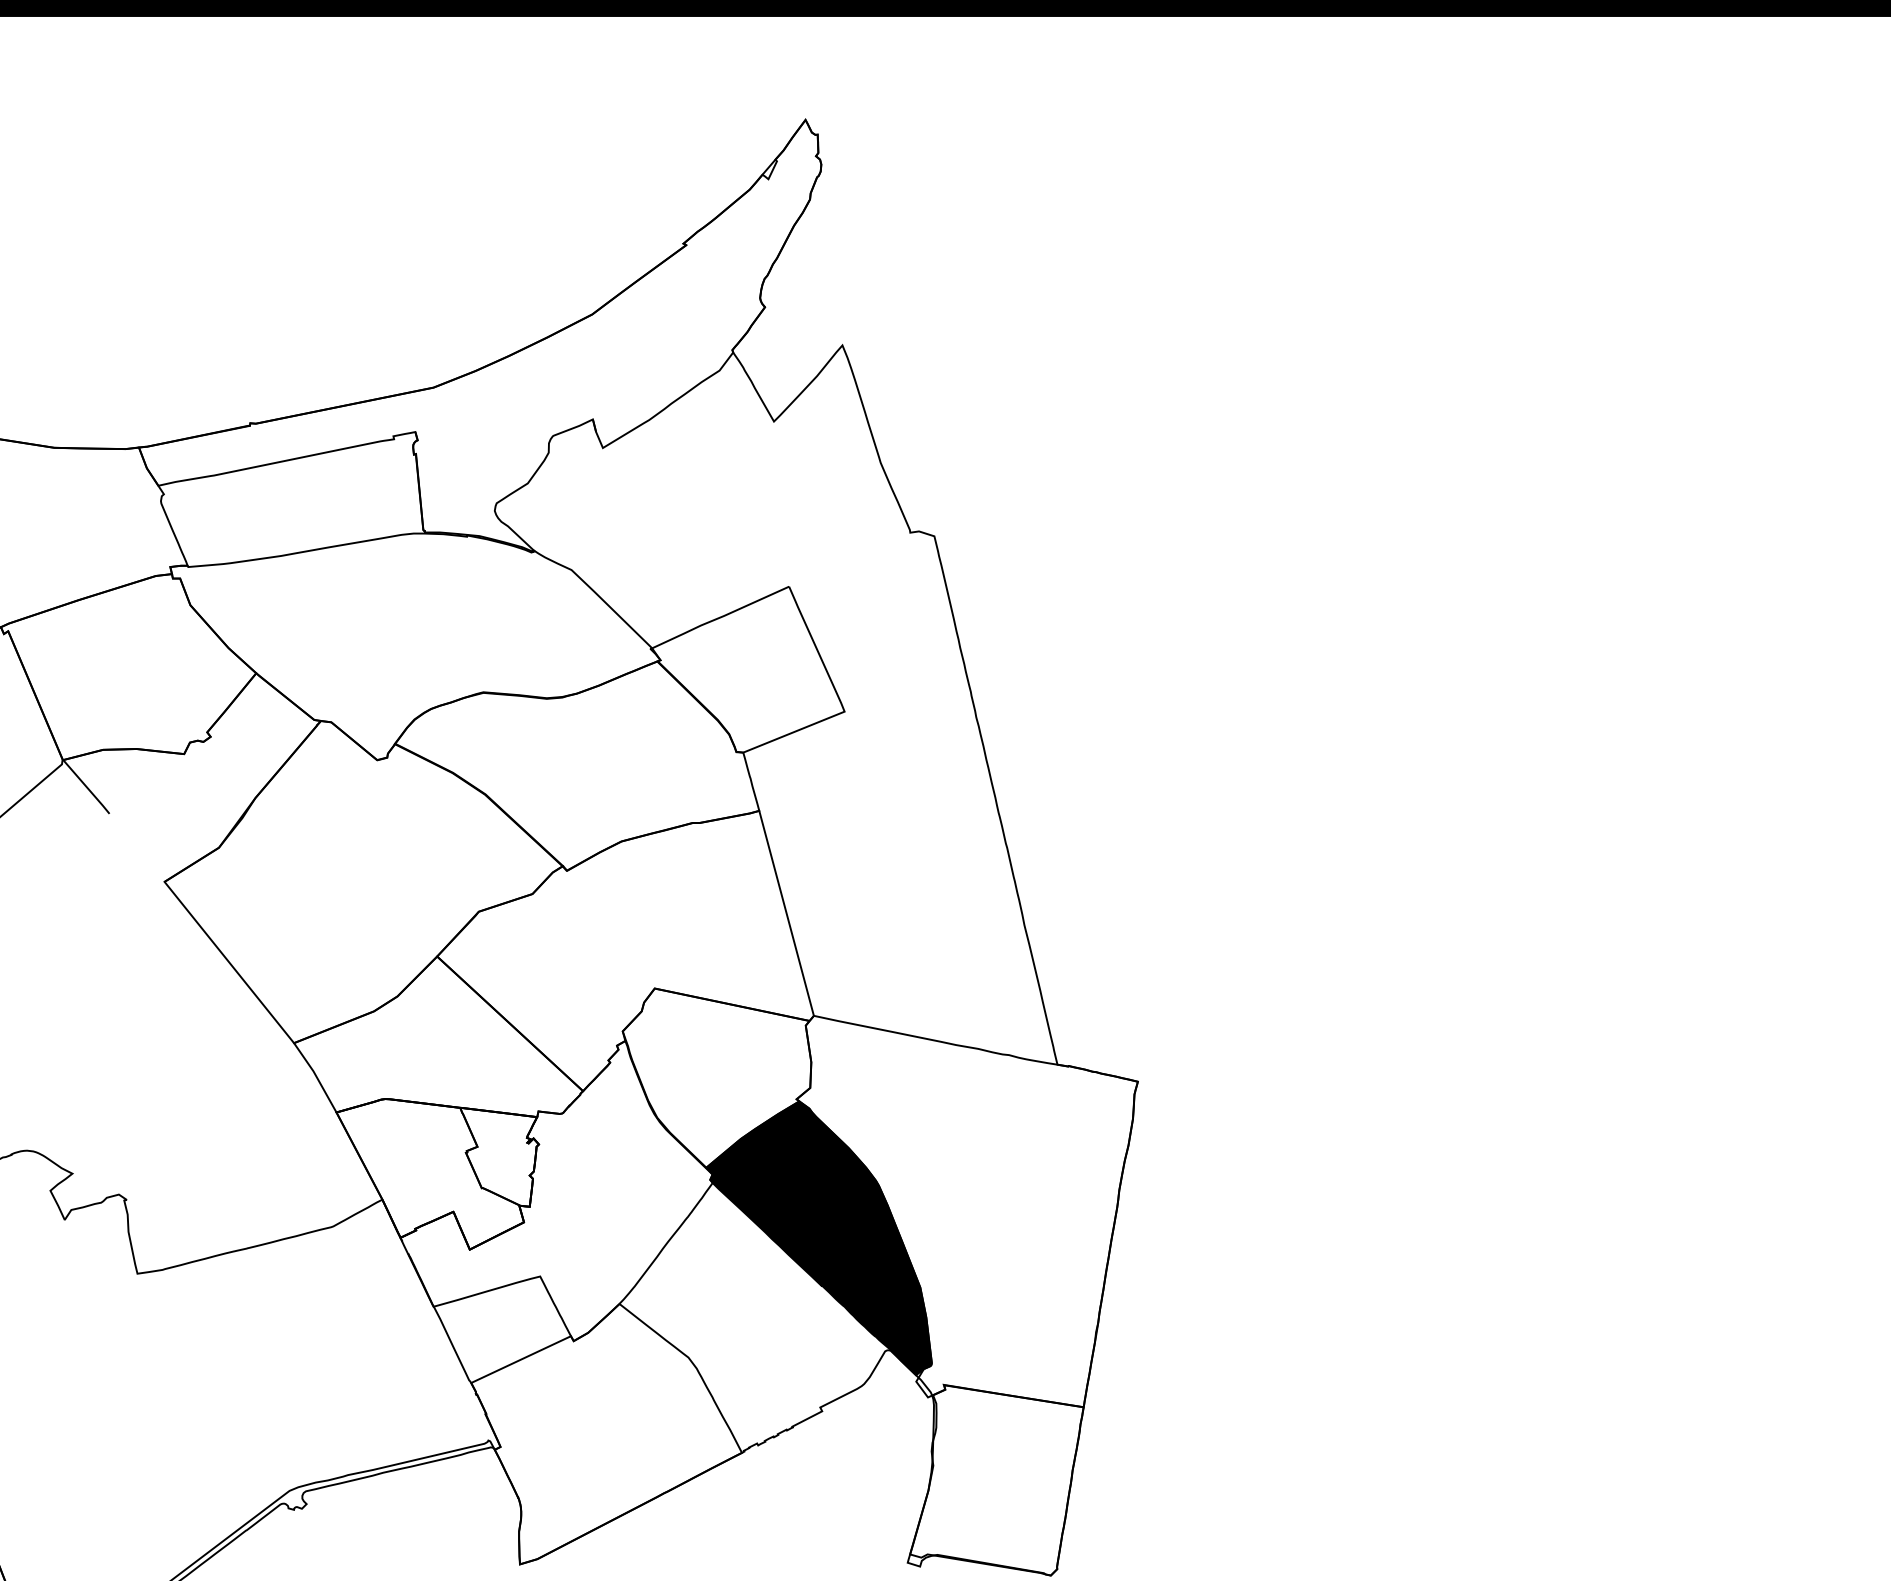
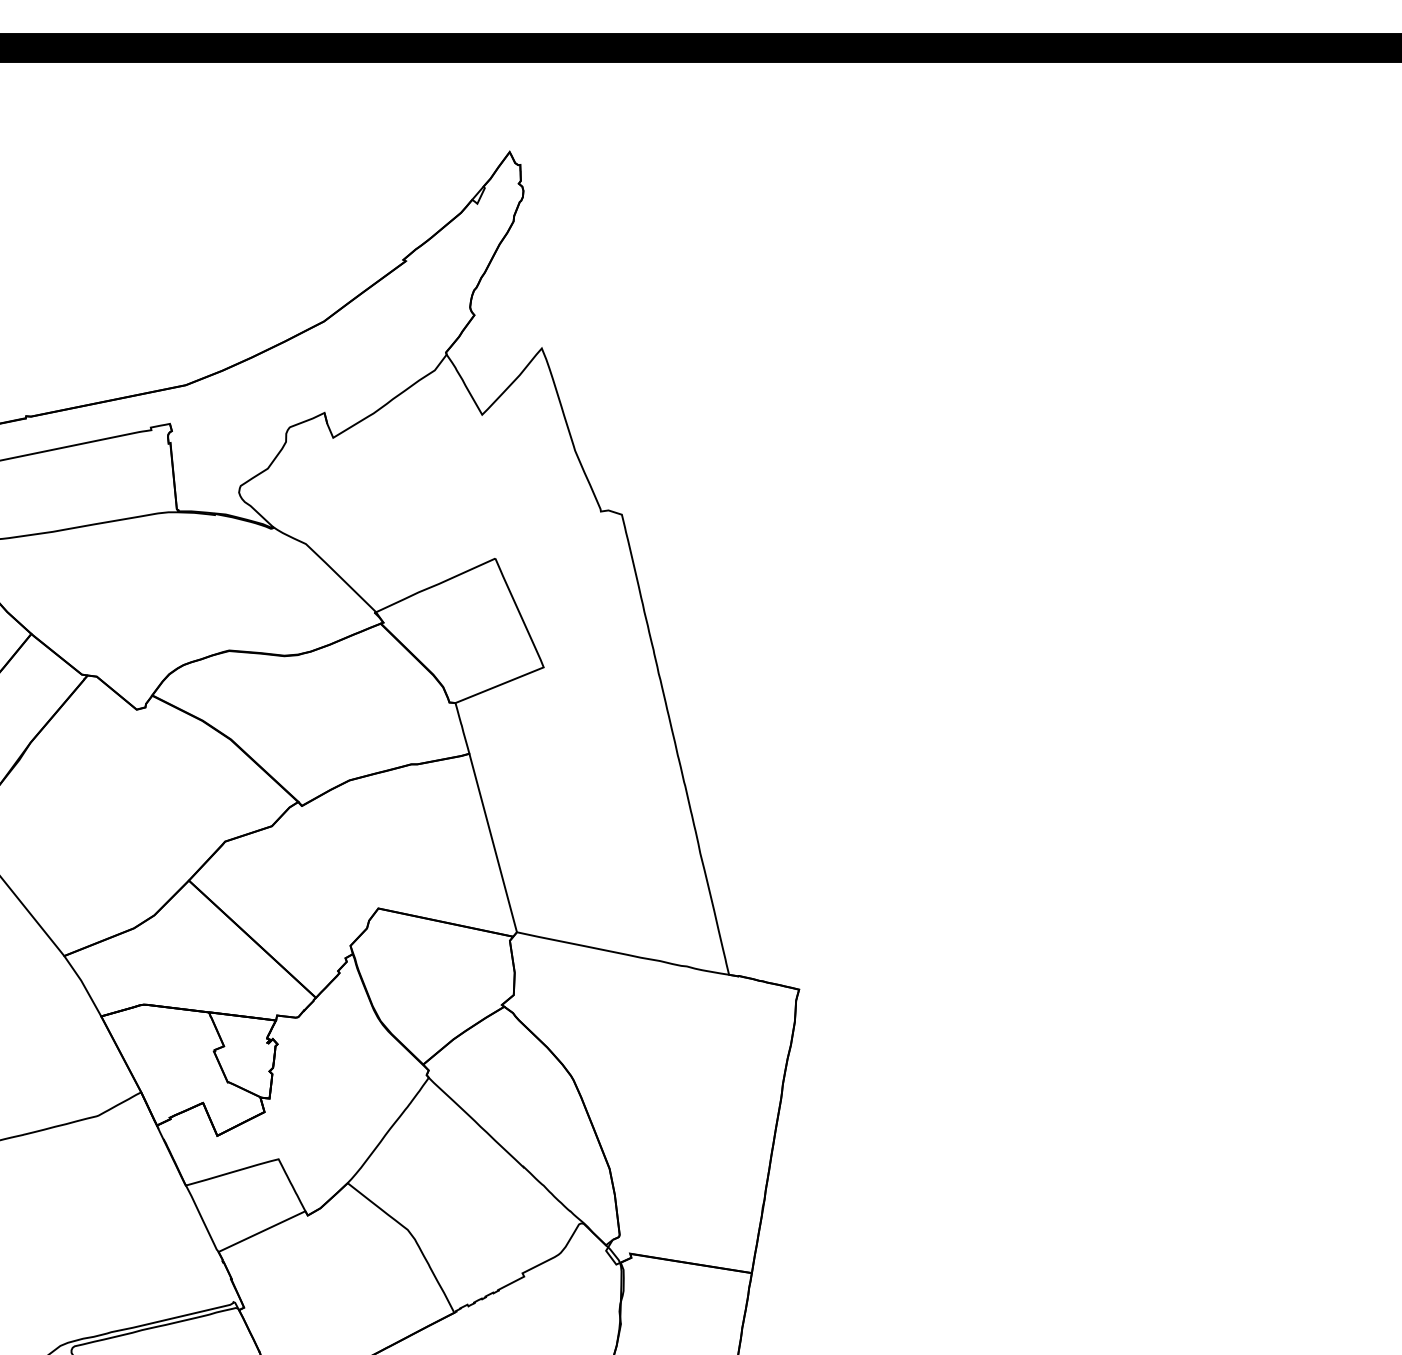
fill: (818, 1238) -> (520, 1126), removed

